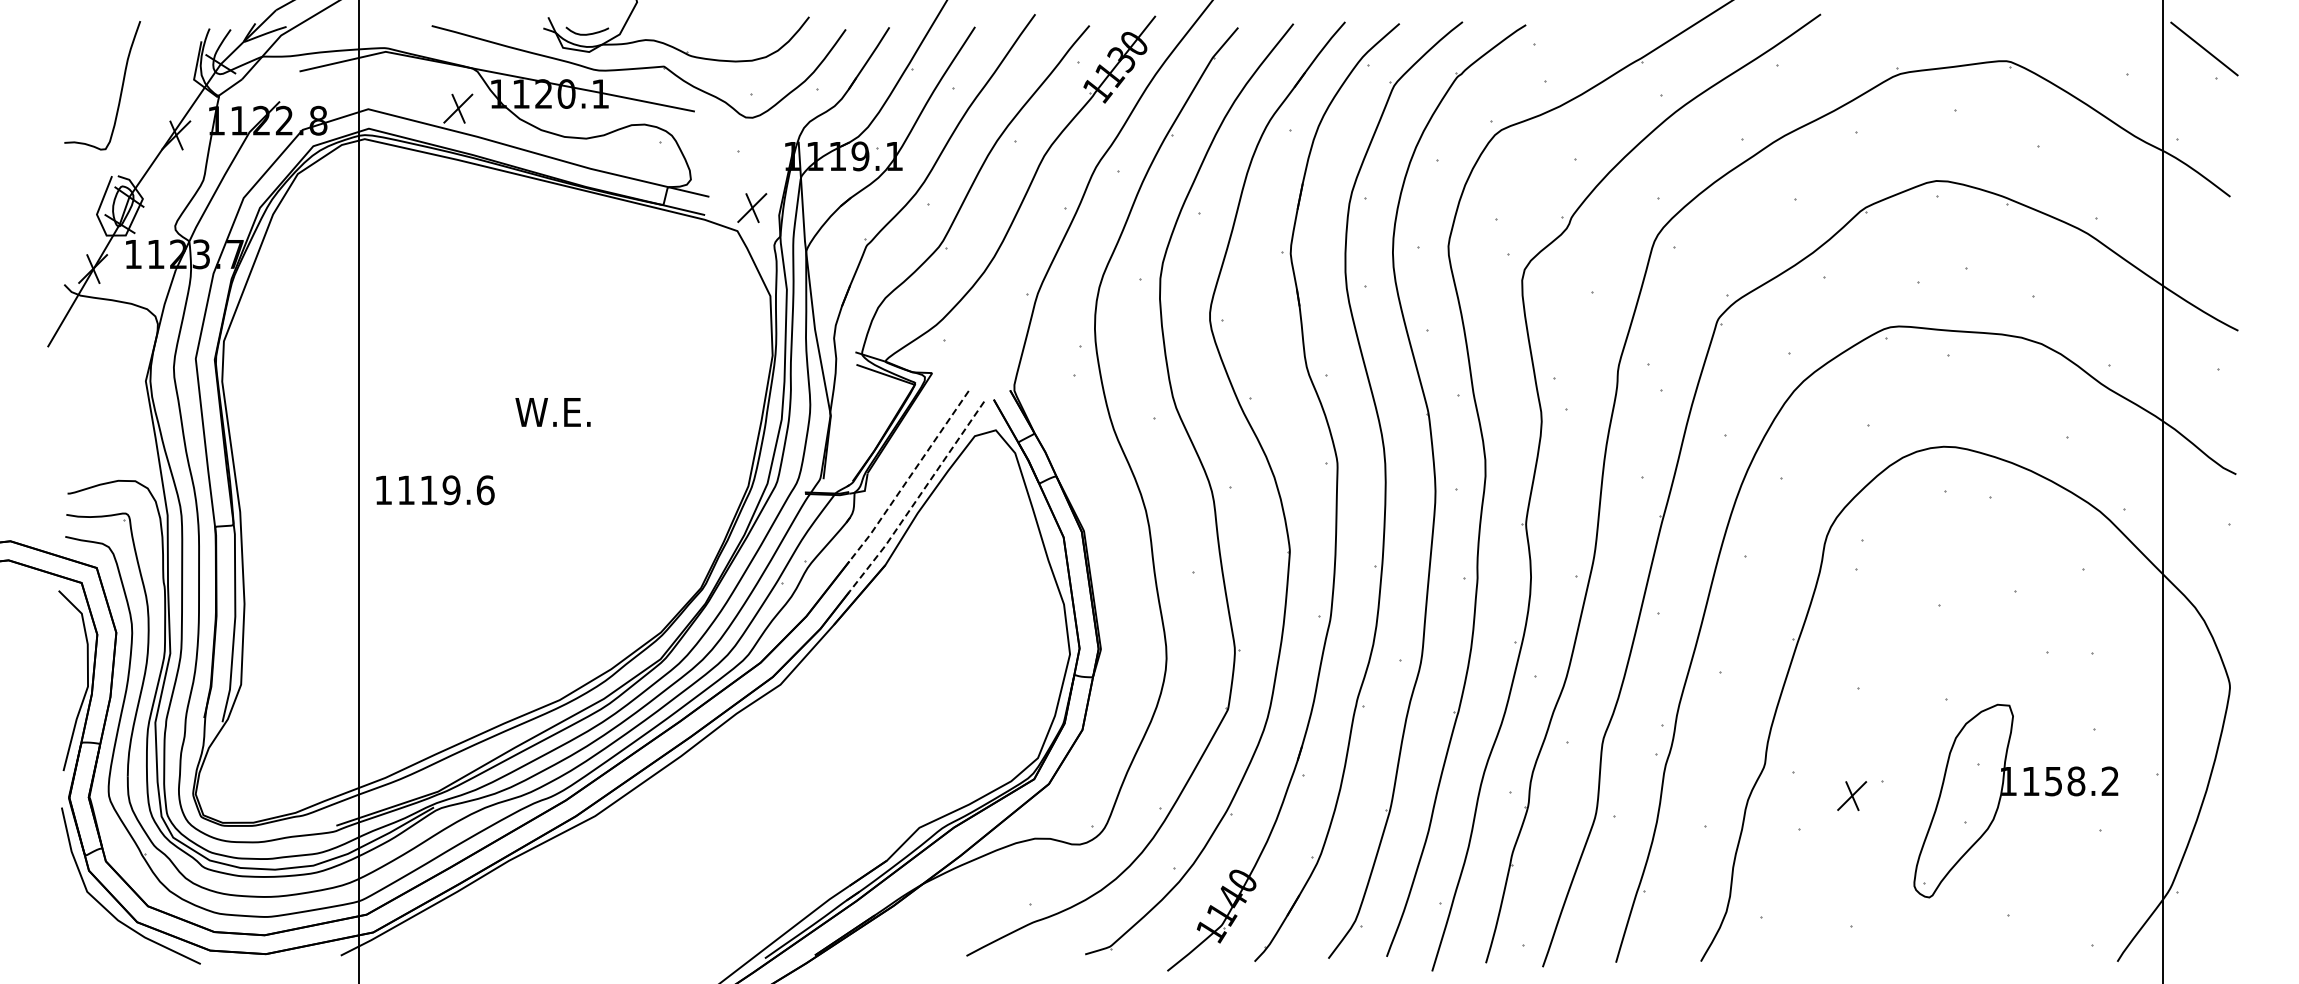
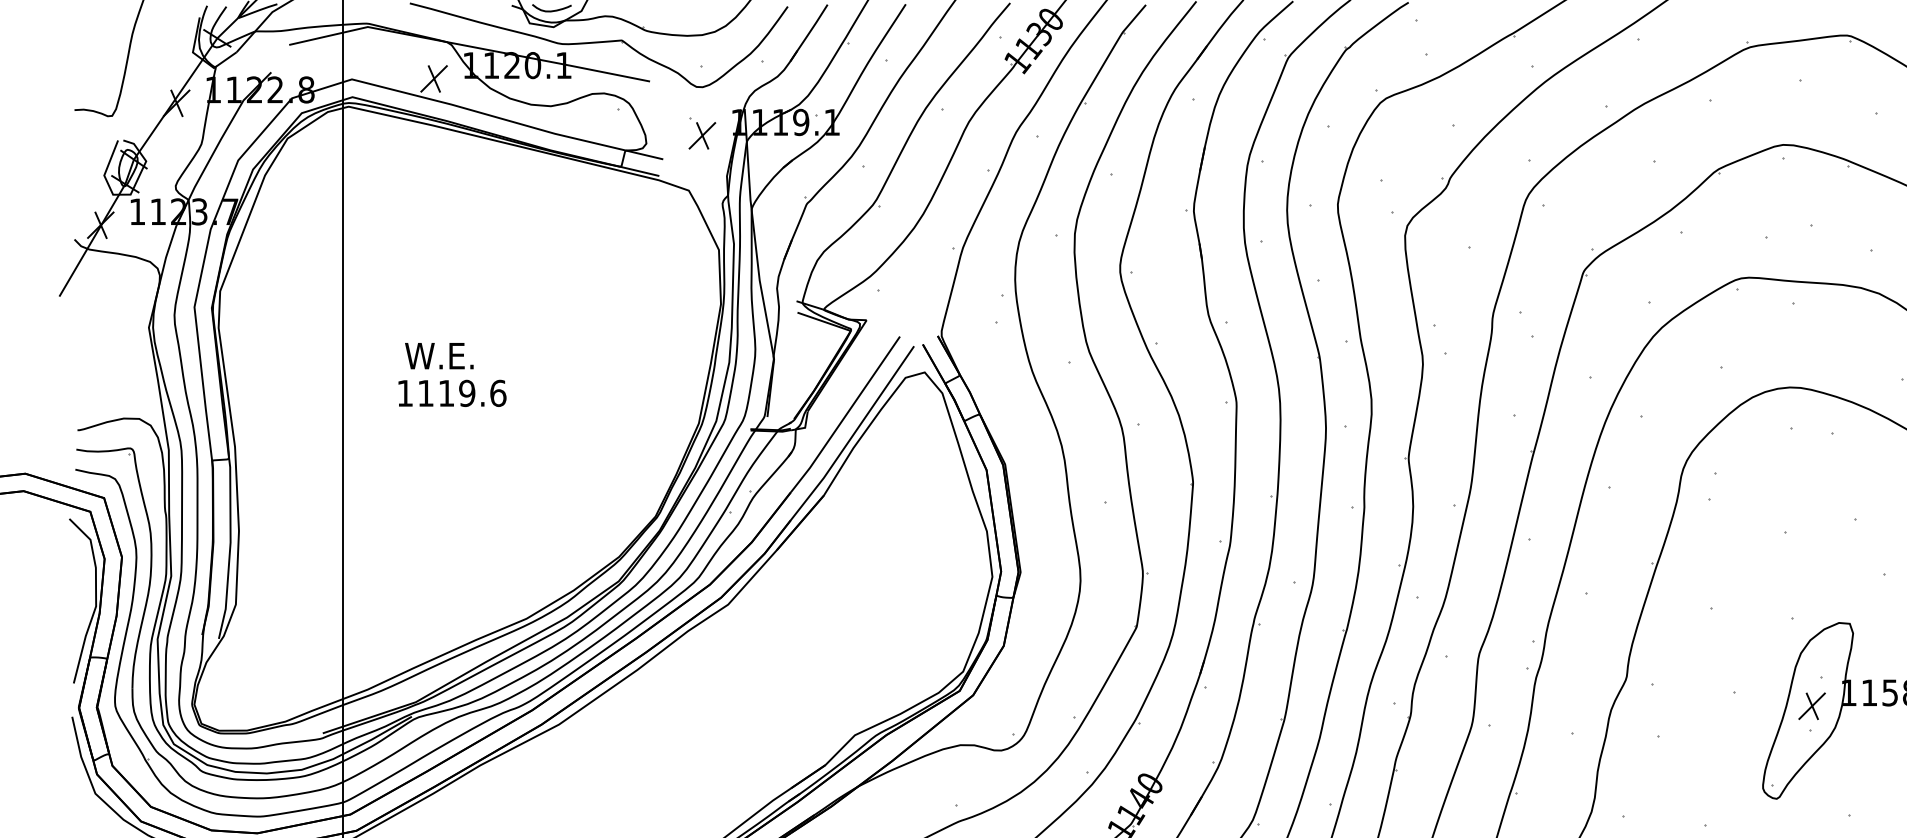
part: (752, 207) -> (702, 135), moved
text: (552, 412) -> (438, 356), moved
line: (909, 477) -> (845, 415), dashed -> solid
text: (435, 490) -> (452, 393), moved
line: (917, 498) -> (853, 434), dashed -> solid
part: (1852, 795) -> (1812, 705), moved

